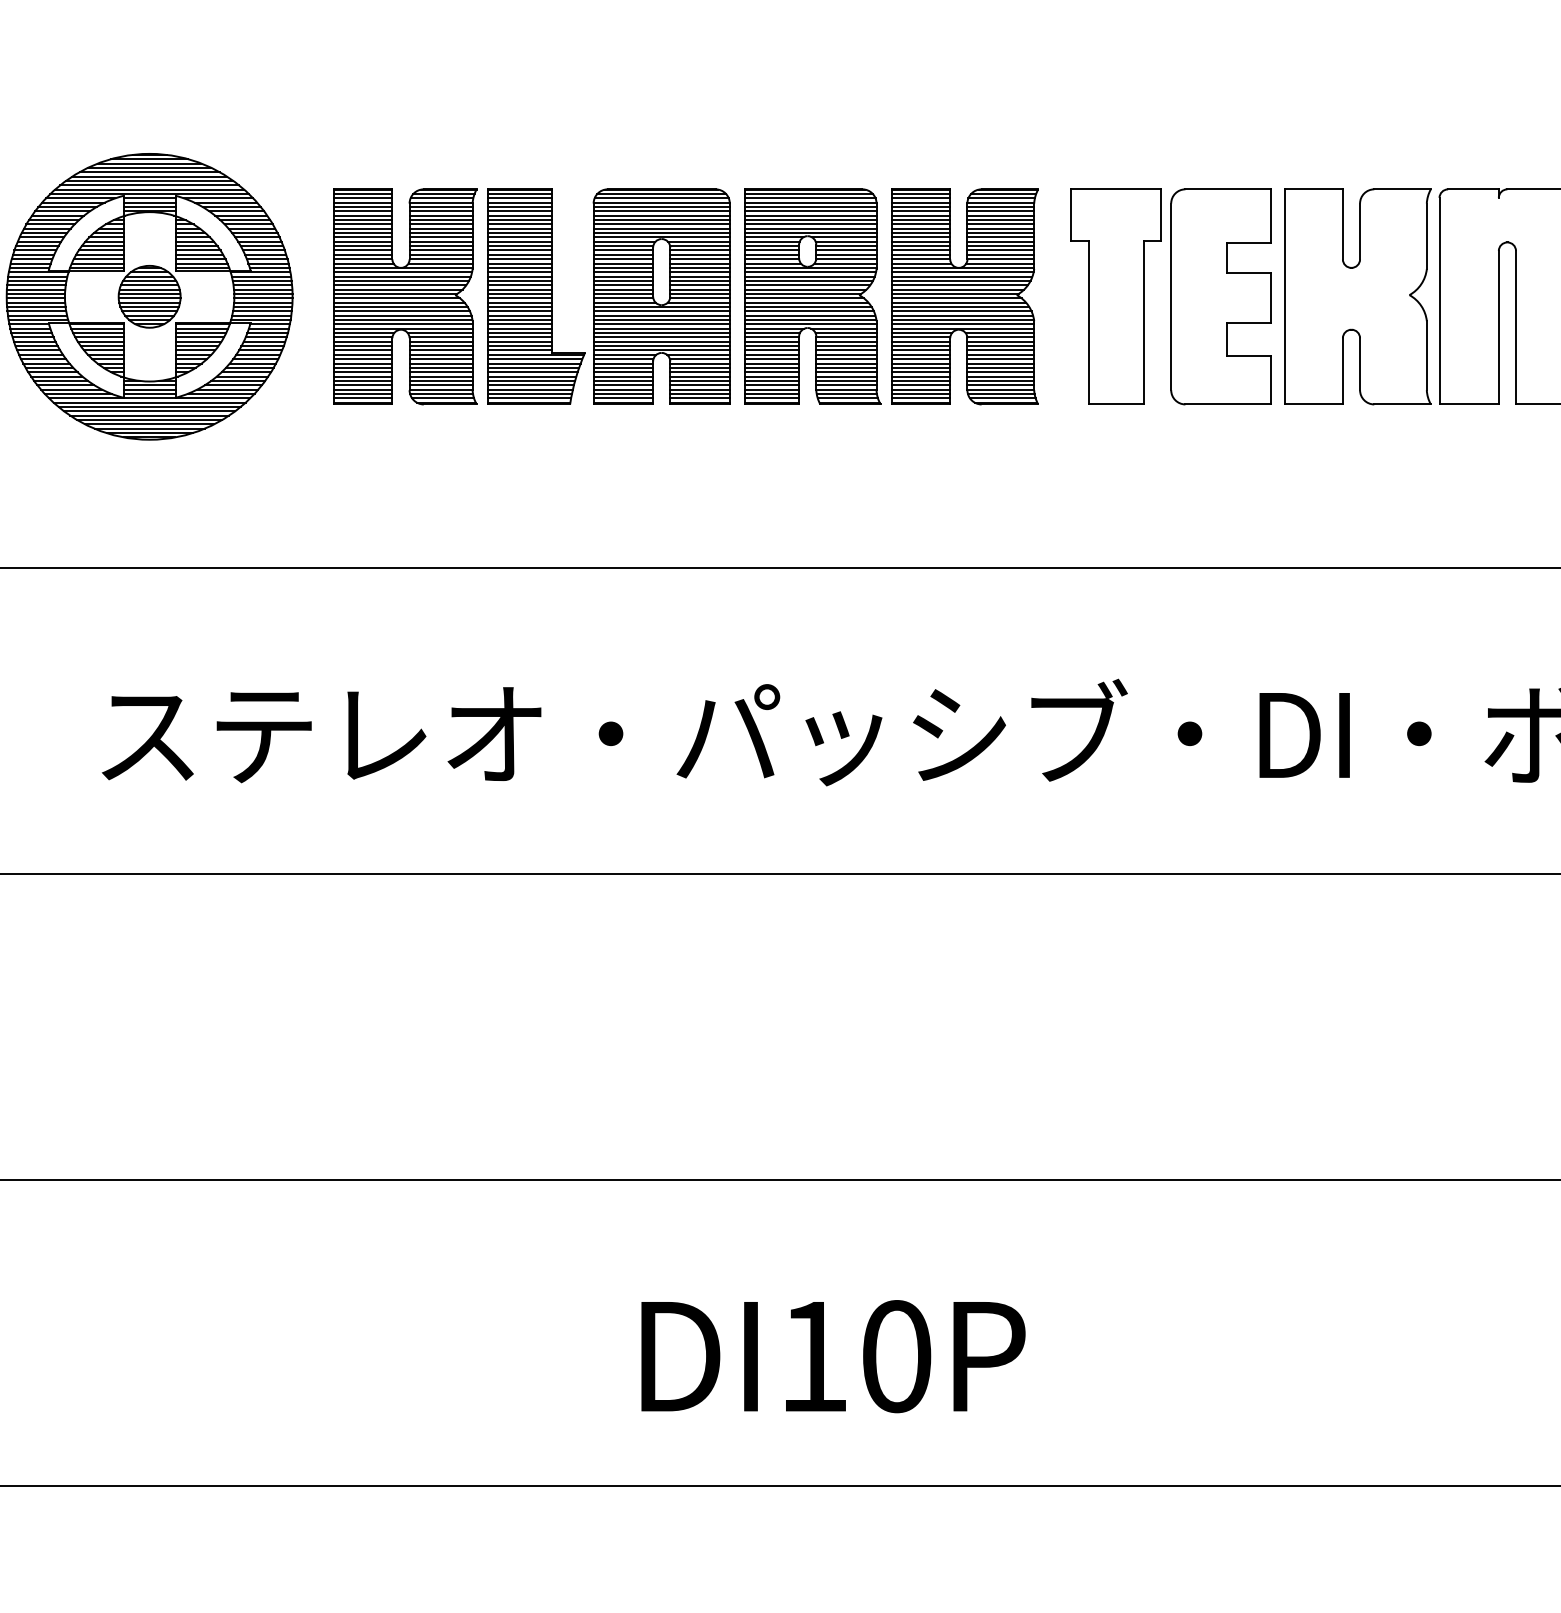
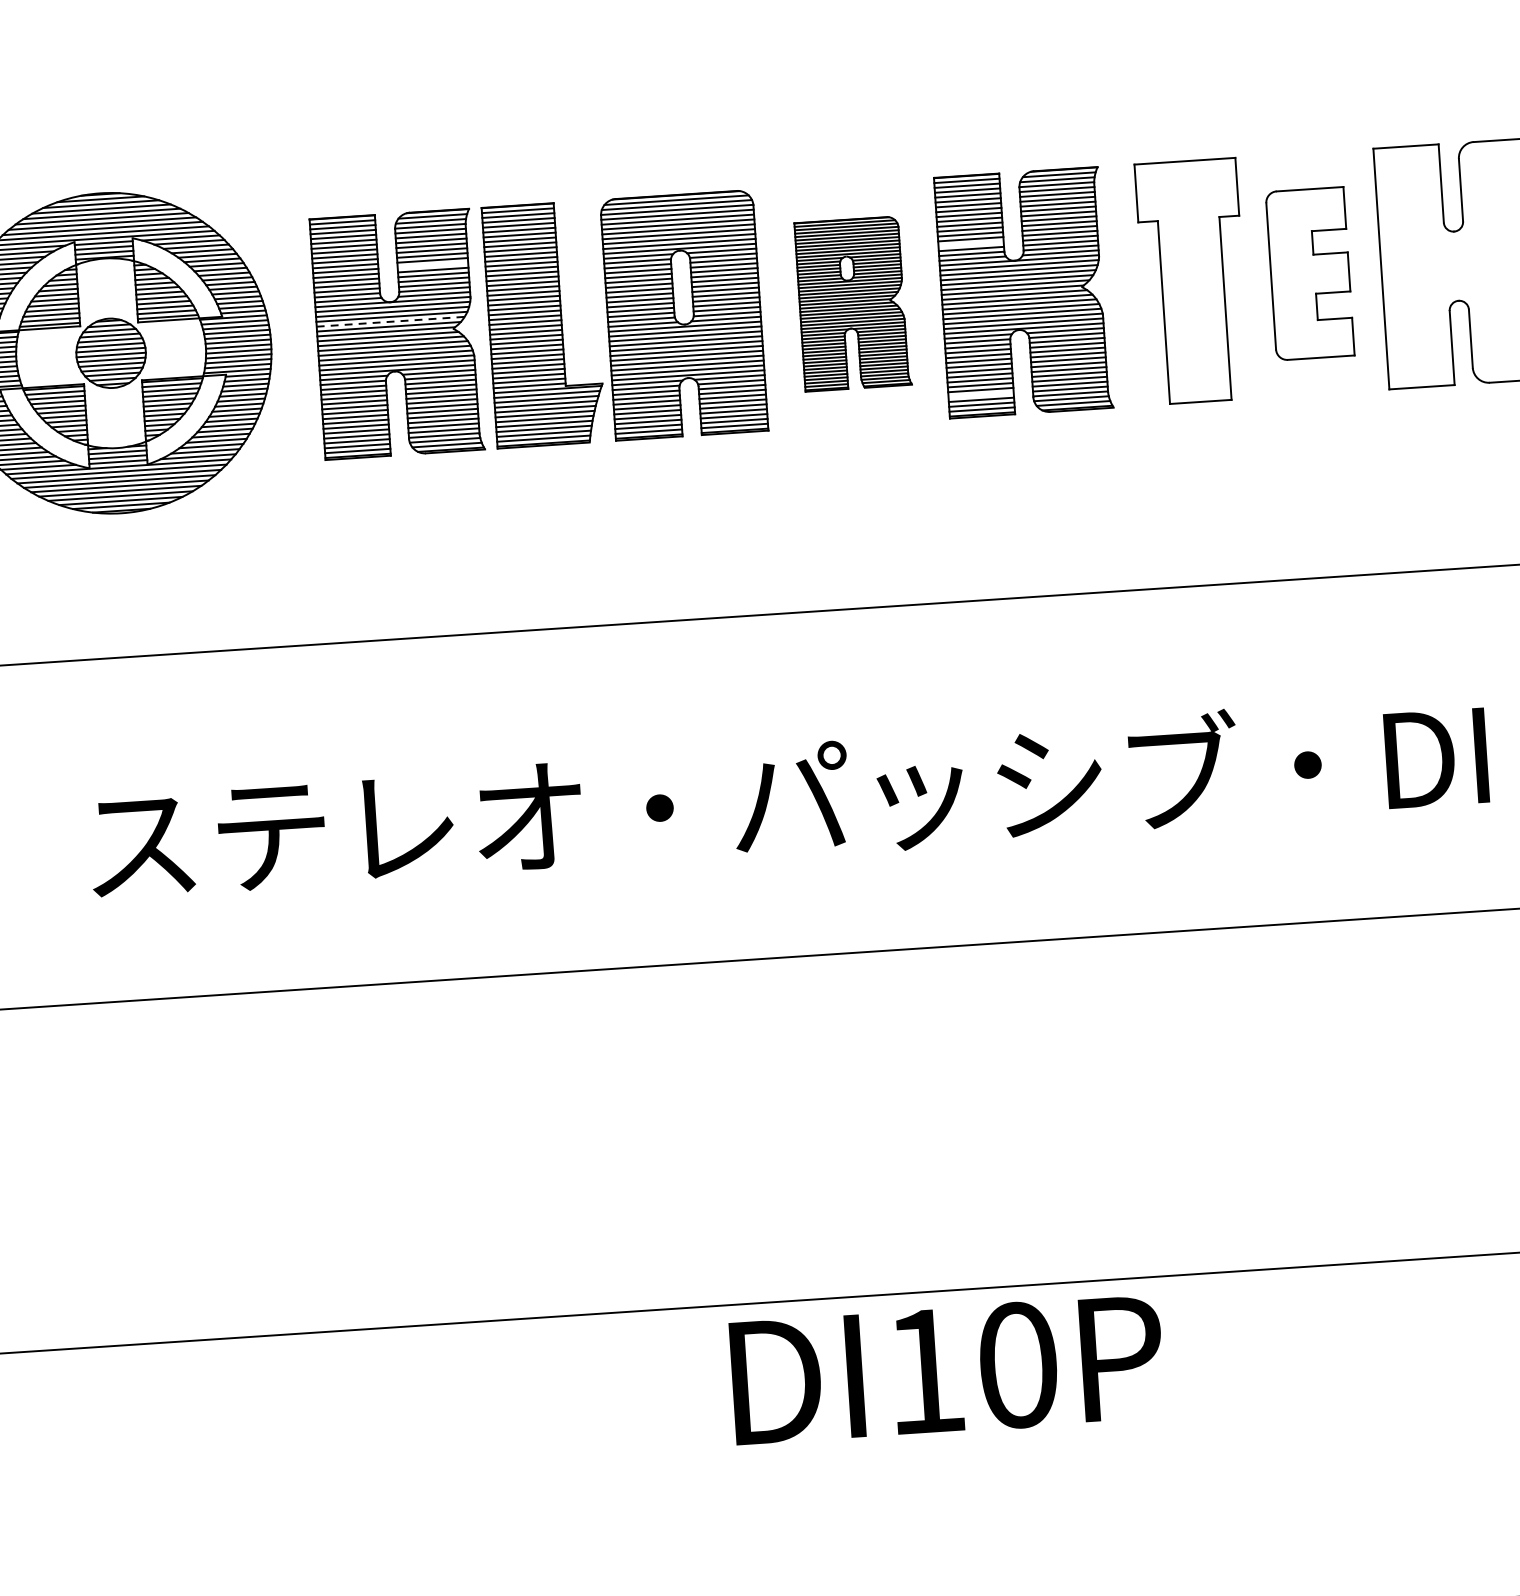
line: (440, 237) -> (432, 265), removed
line: (921, 250) -> (971, 244), removed
line: (400, 285) -> (391, 322), solid -> dashed
part: (812, 296) -> (852, 303), size x0.7
part: (1220, 296) -> (1309, 273), size x0.7
line: (921, 385) -> (981, 395), removed
text: (833, 1356) -> (947, 1369), moved

